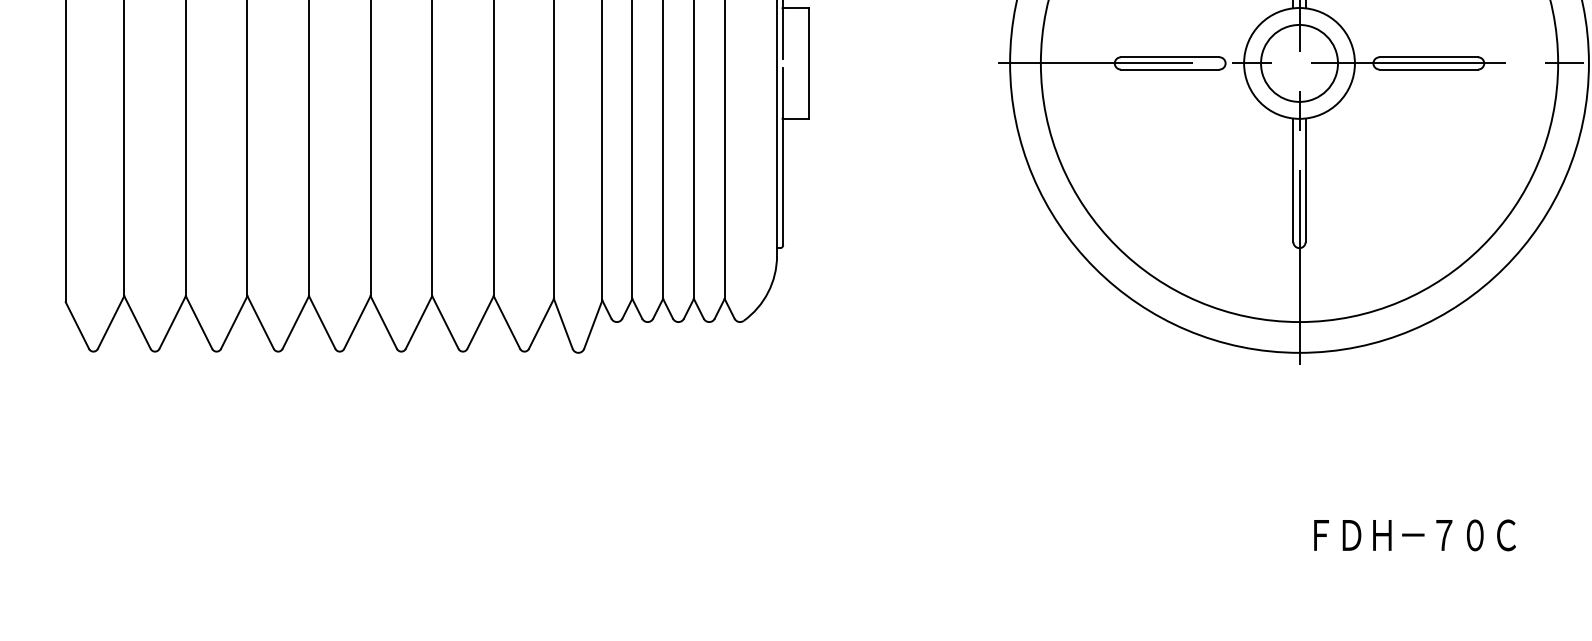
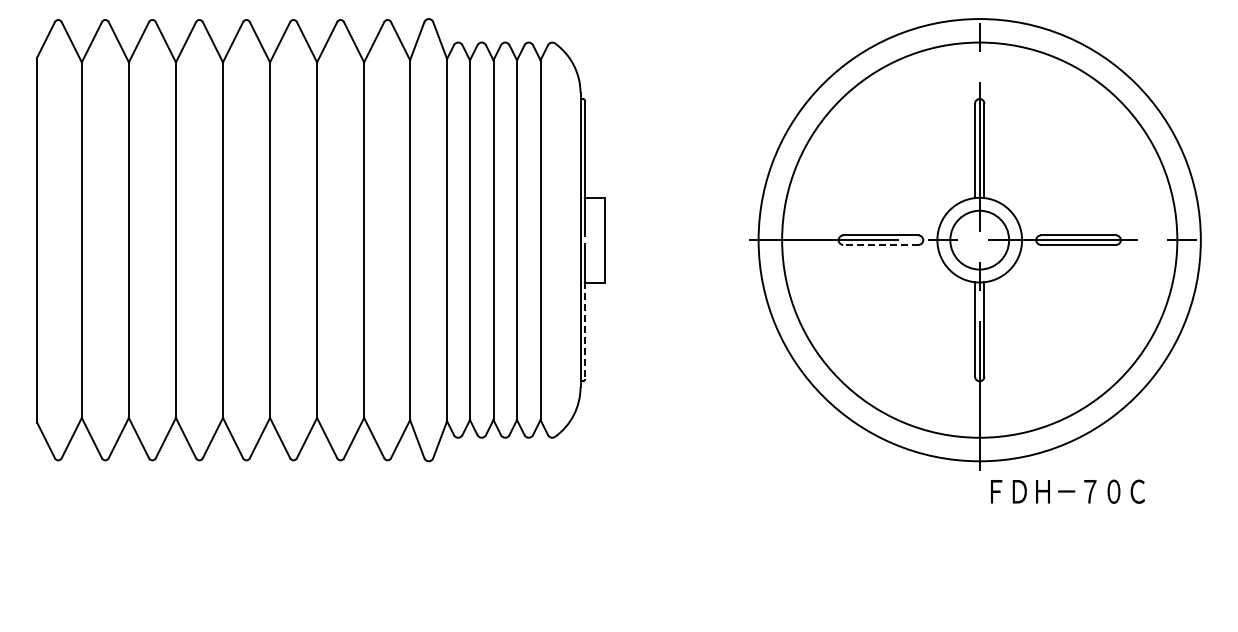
line: (1169, 69) -> (880, 244), solid -> dashed
line: (783, 182) -> (585, 331), solid -> dashed
text: (1415, 535) -> (1068, 491), moved

